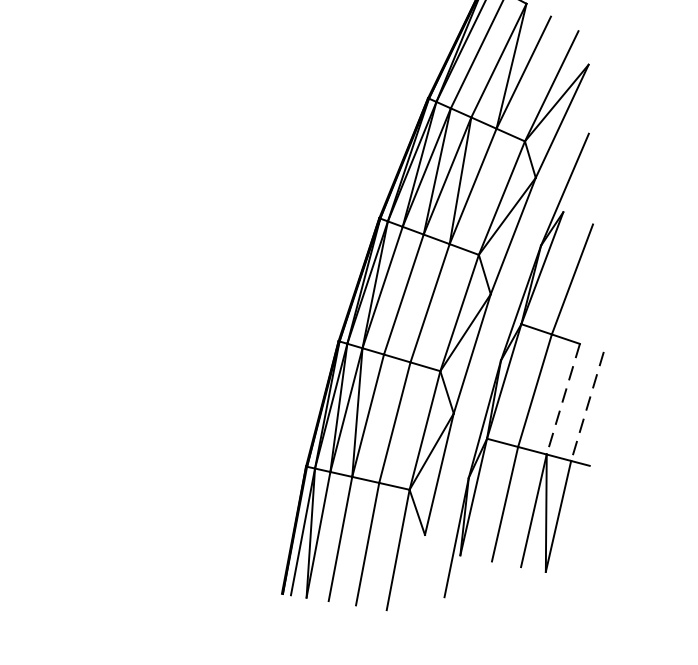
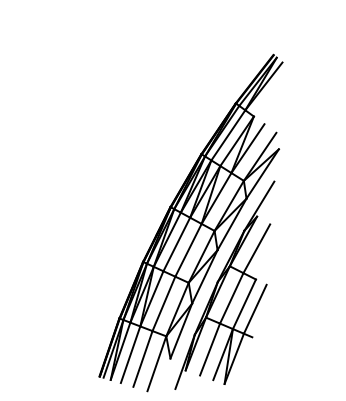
line: (563, 399) -> (244, 304), dashed -> solid
line: (588, 406) -> (255, 309), dashed -> solid

